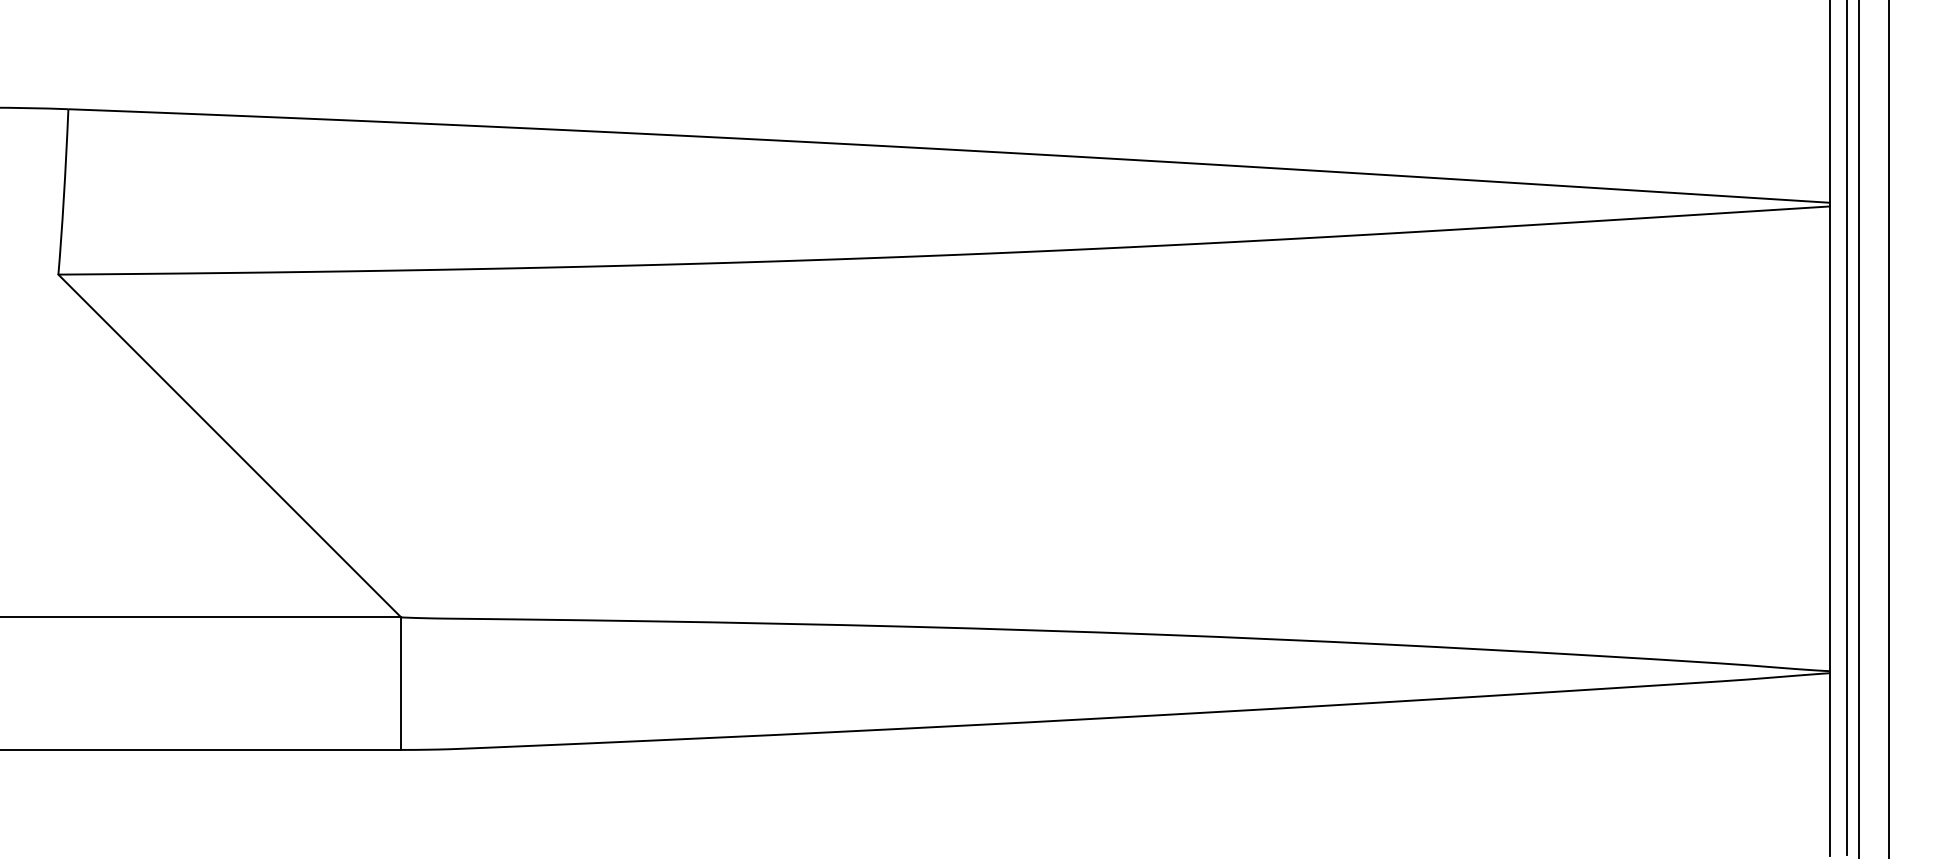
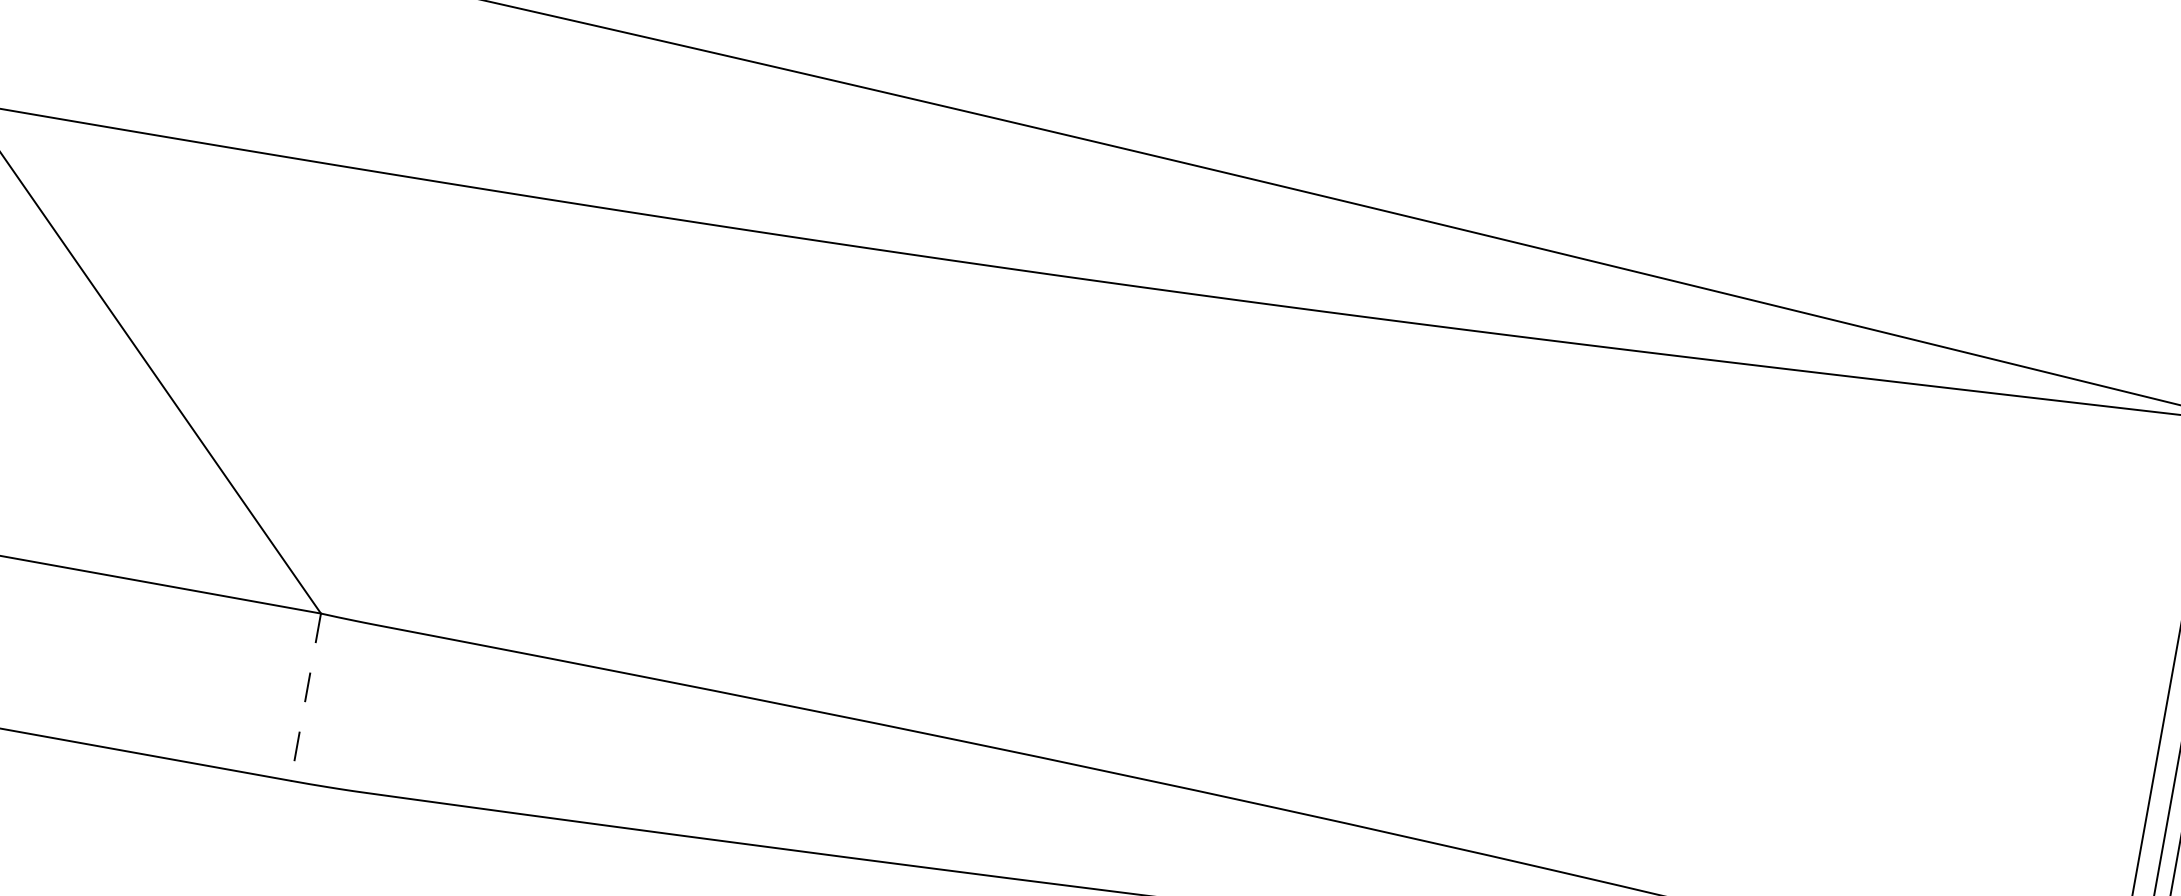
line: (401, 684) -> (306, 698), solid -> dashed

